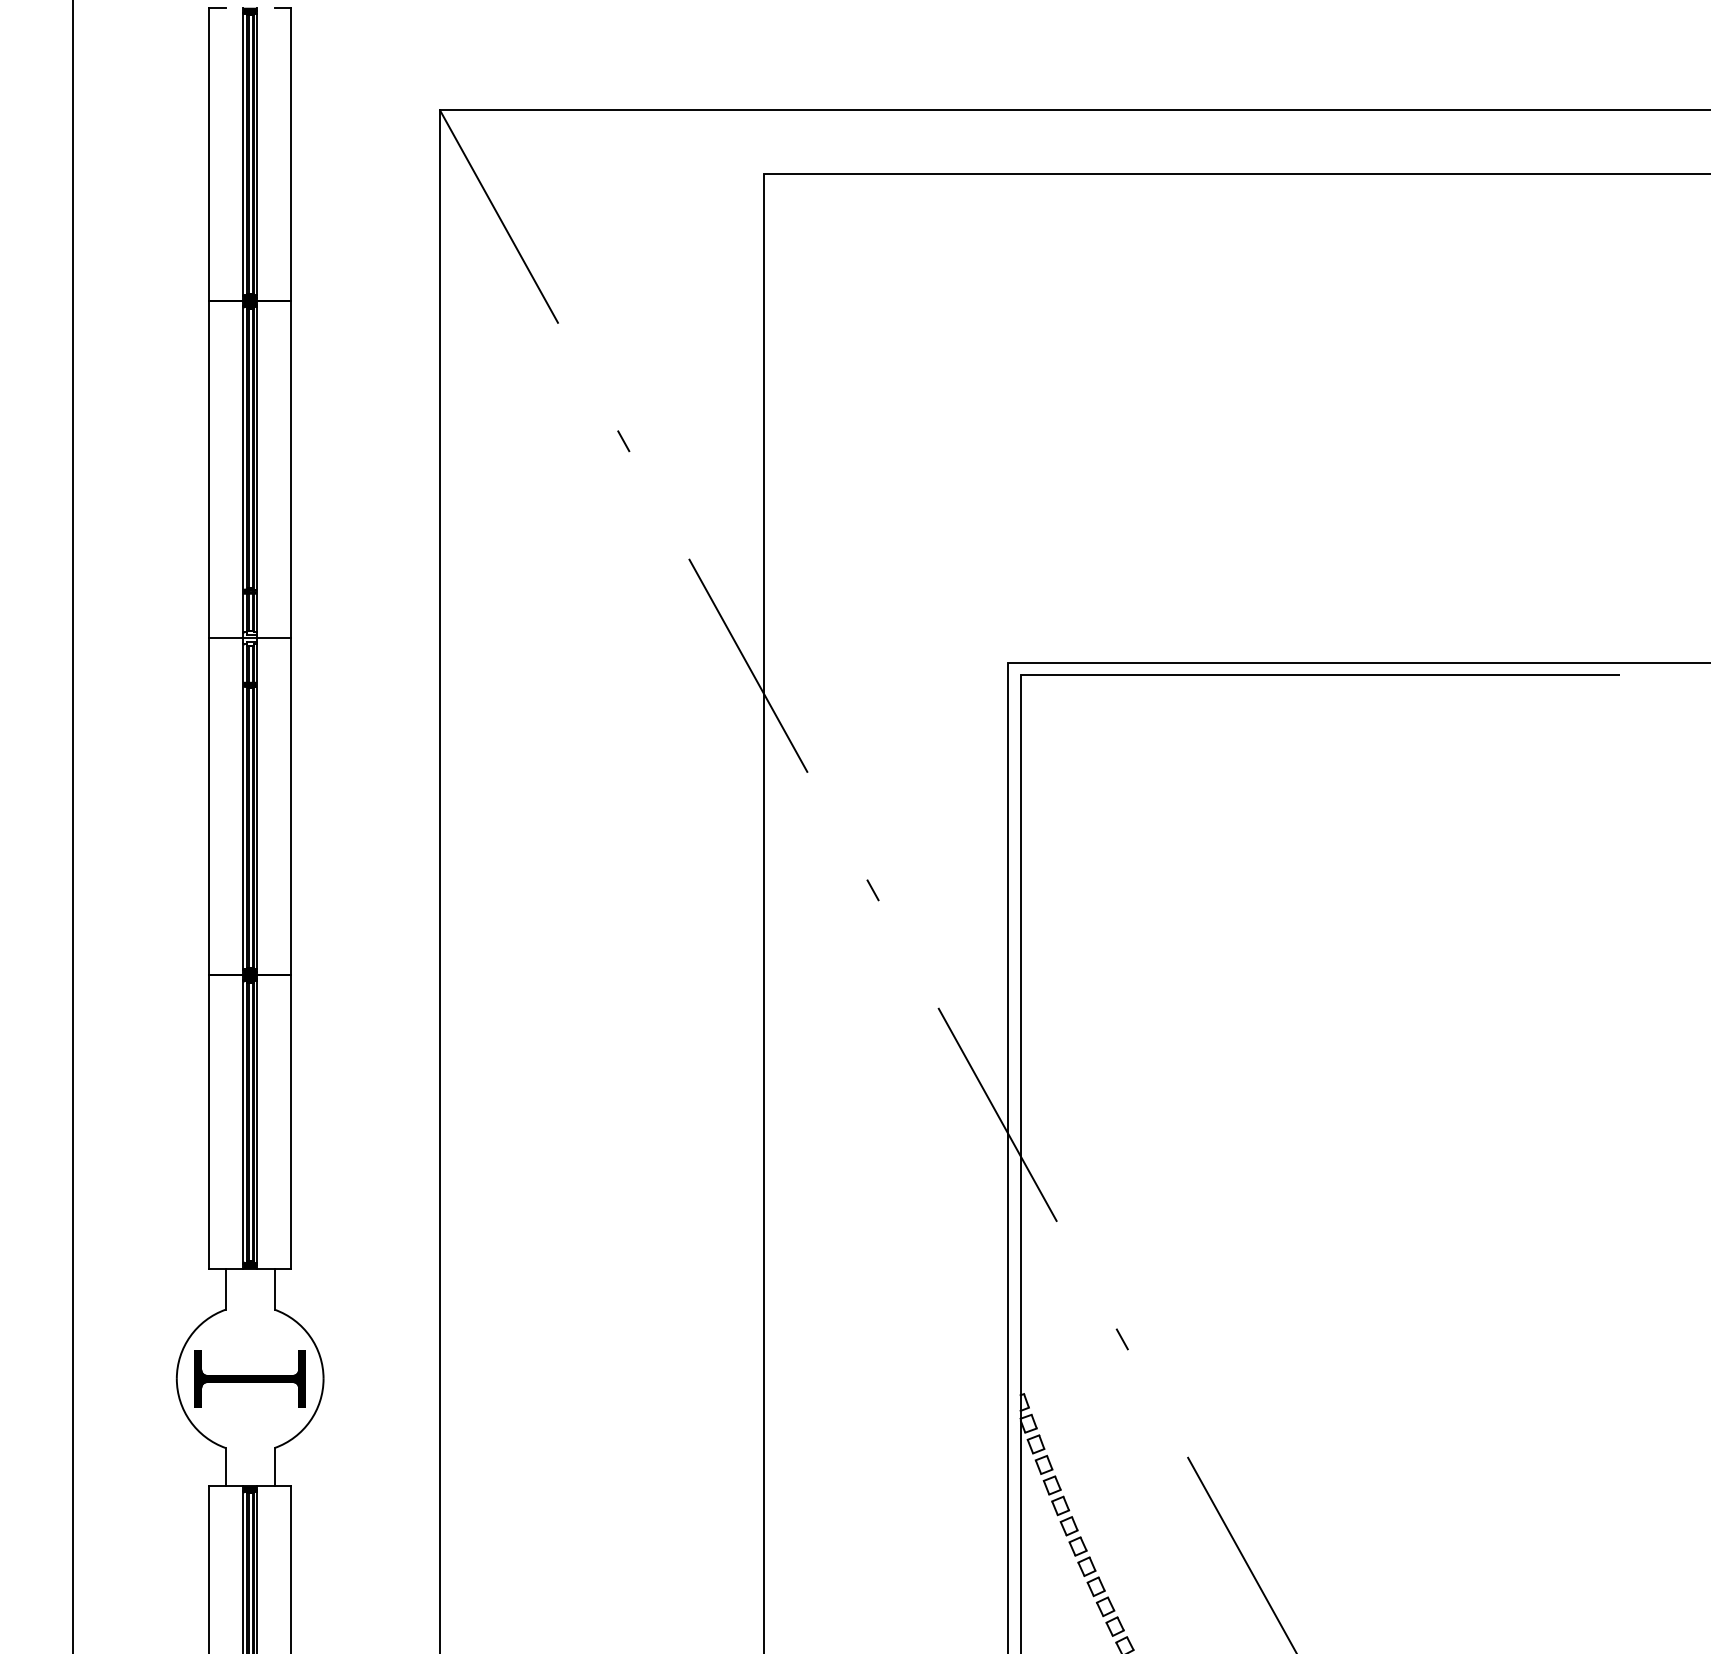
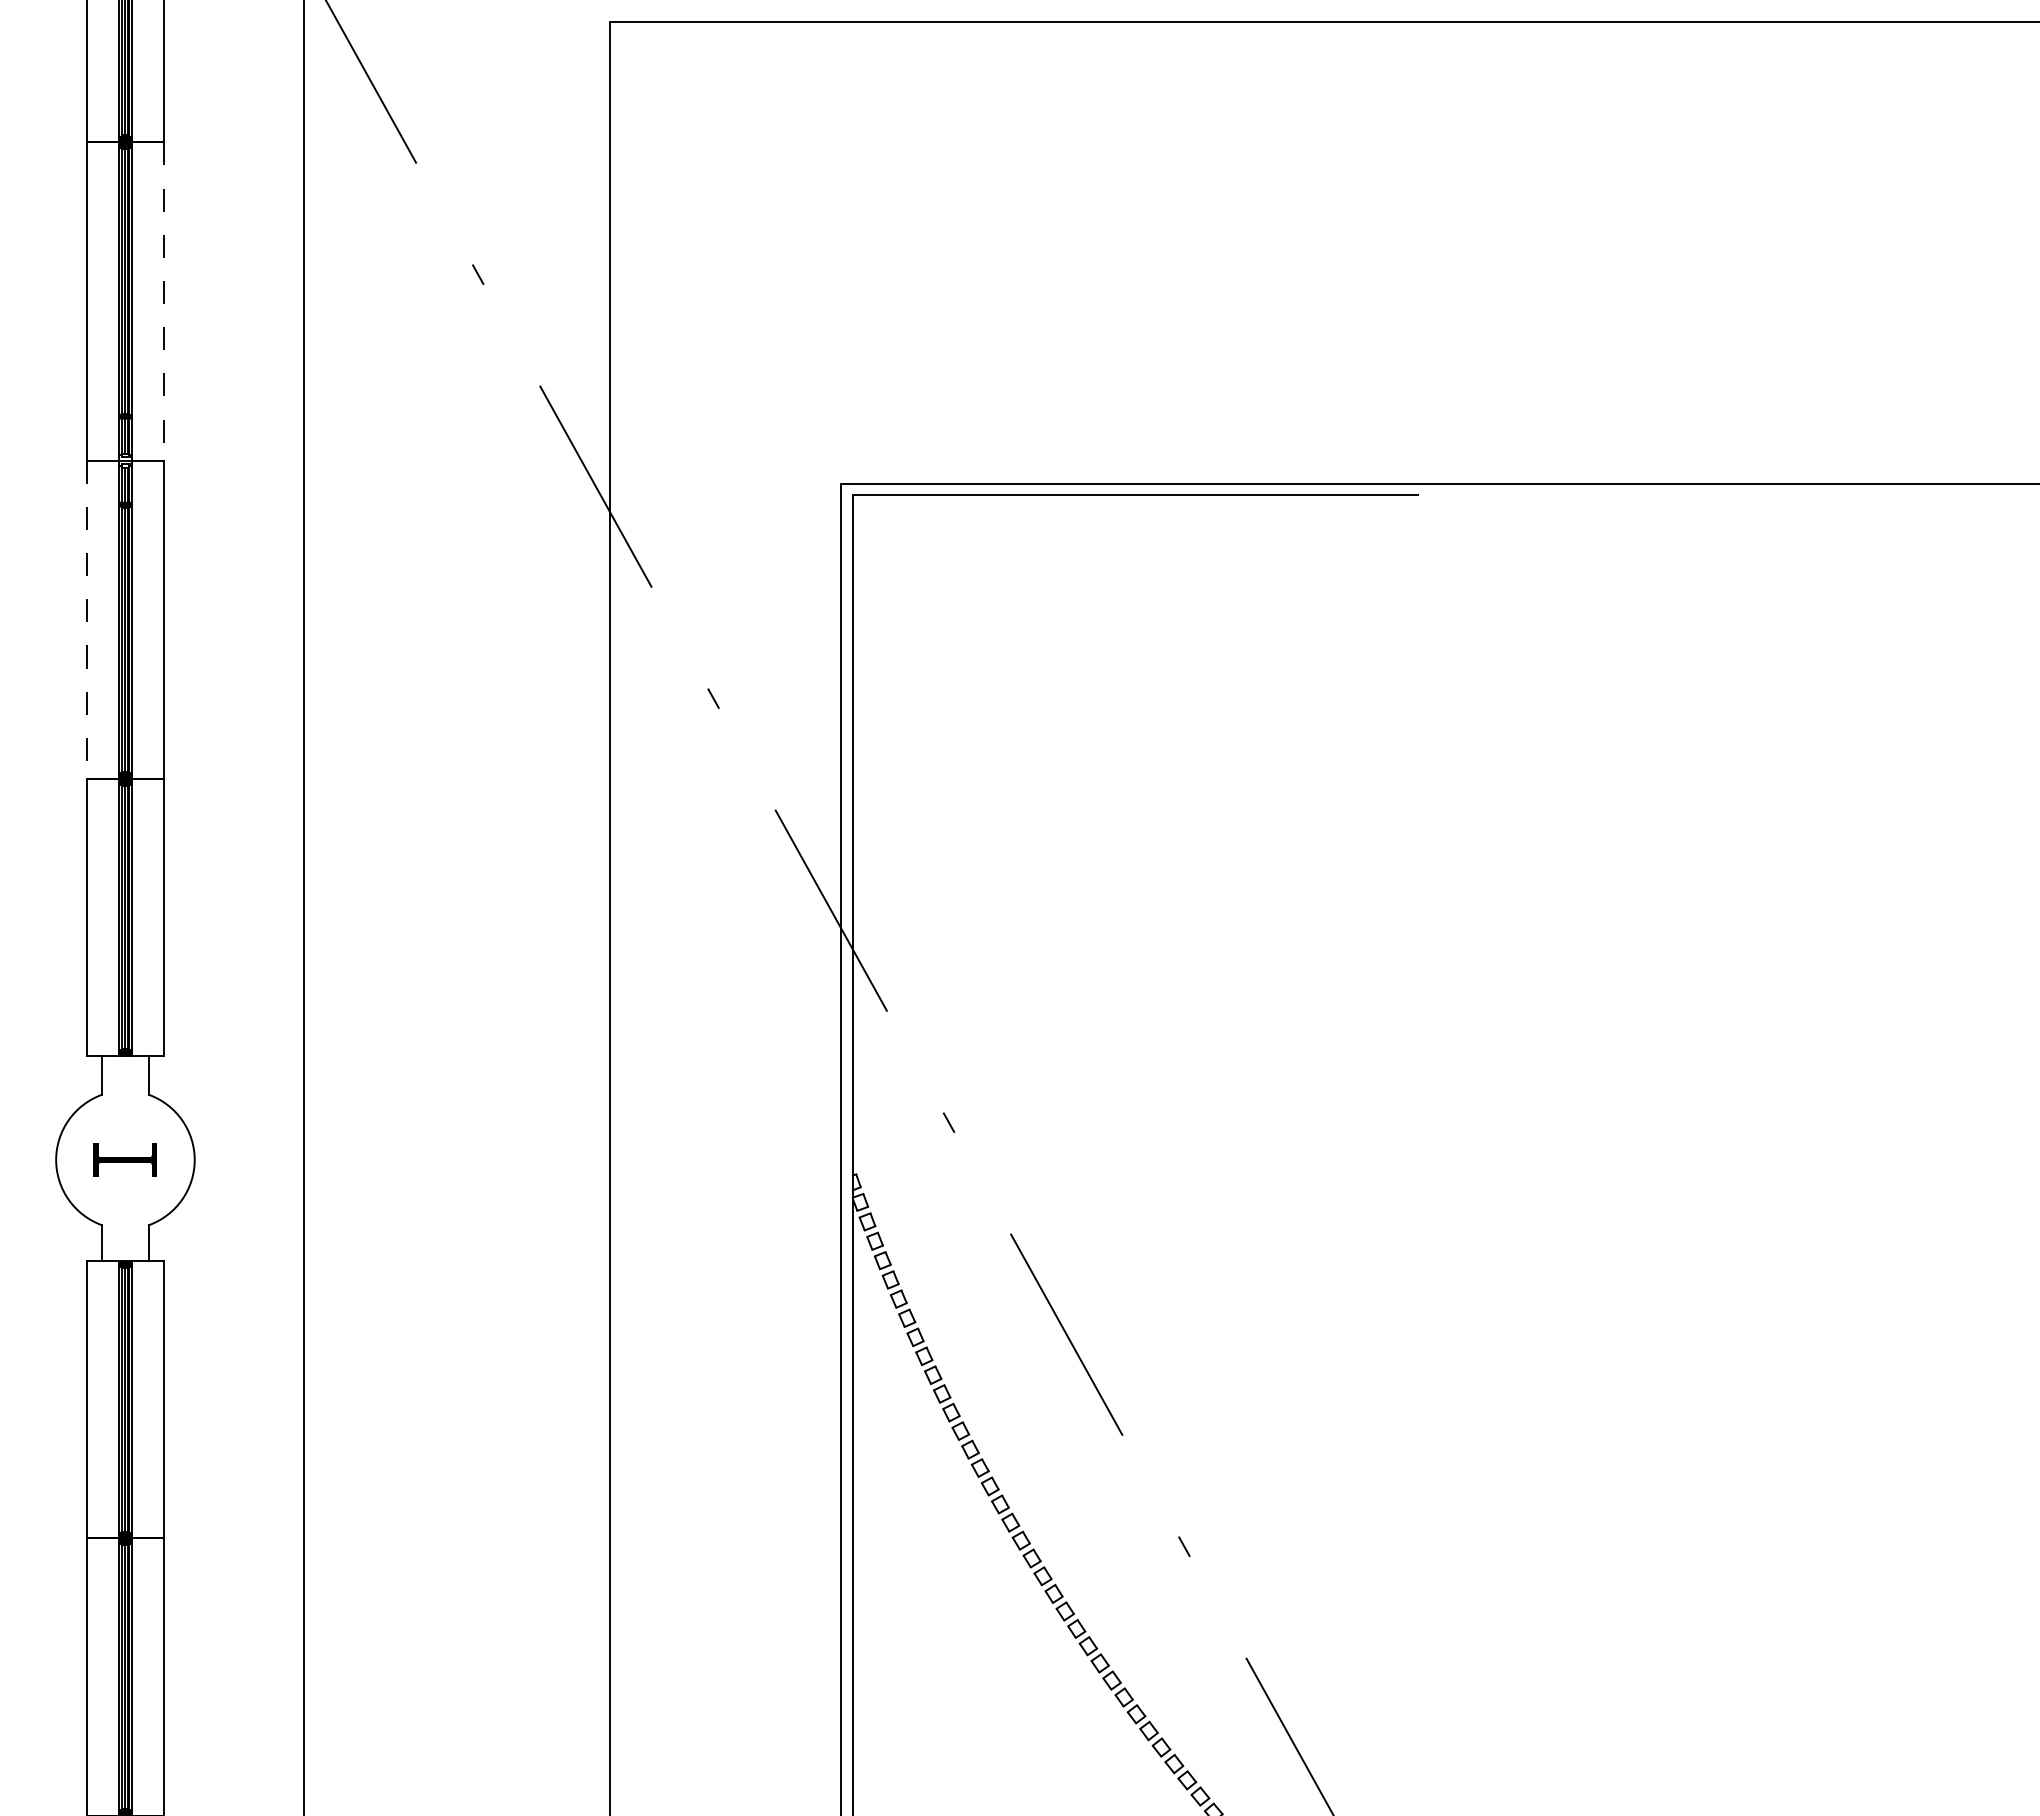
line: (291, 470) -> (164, 302), solid -> dashed
line: (208, 807) -> (86, 620), solid -> dashed
part: (249, 1378) -> (124, 1159), size x0.6

